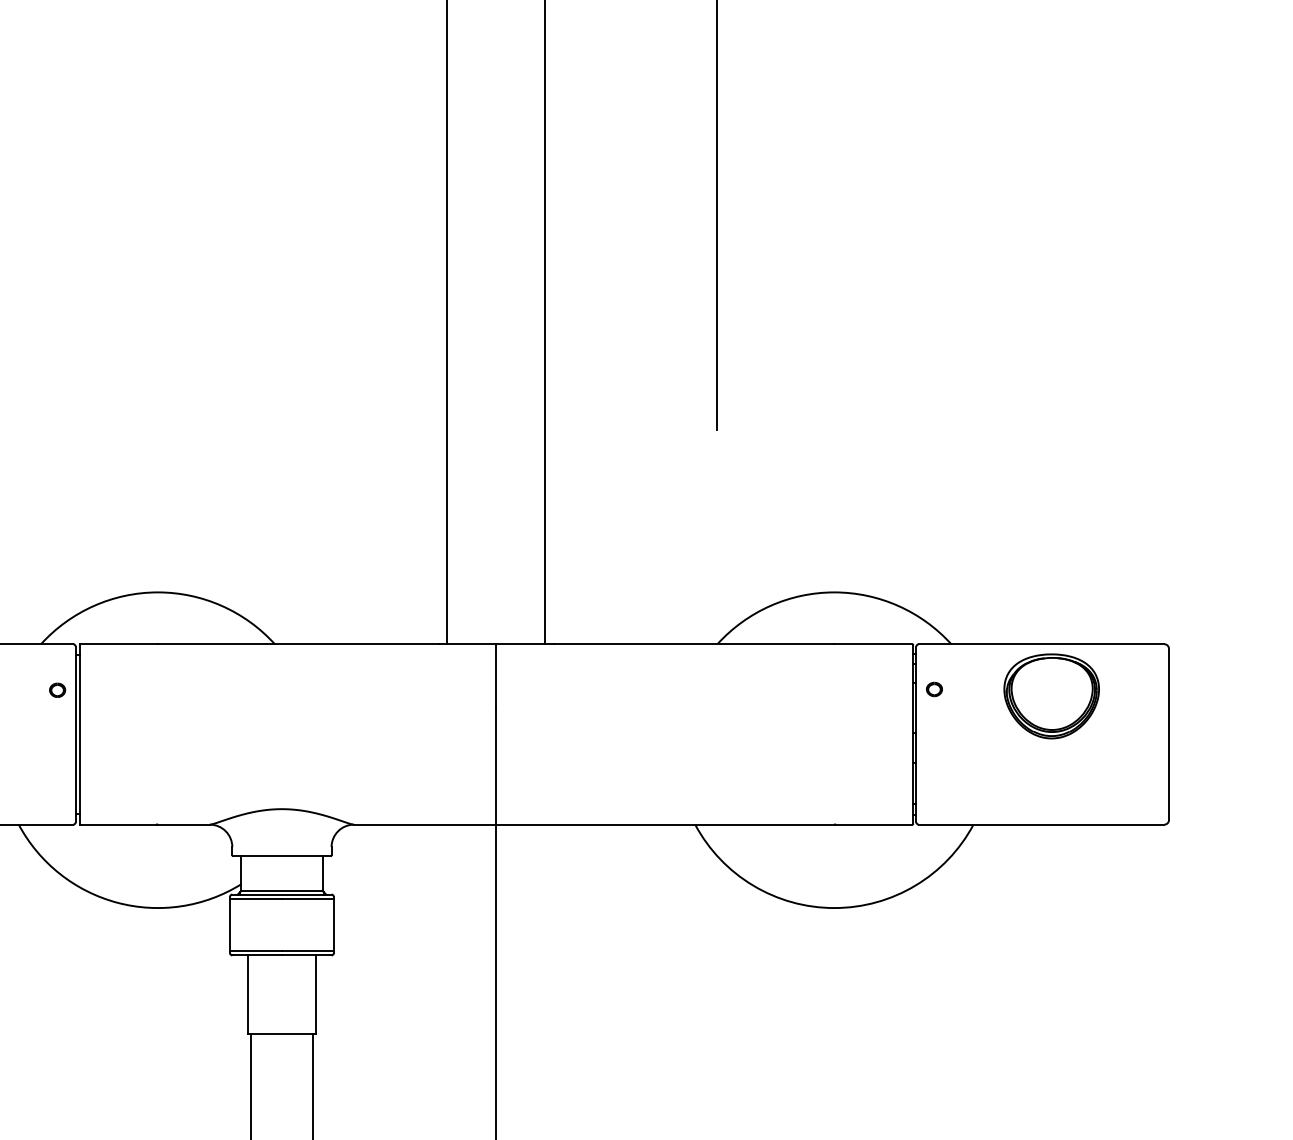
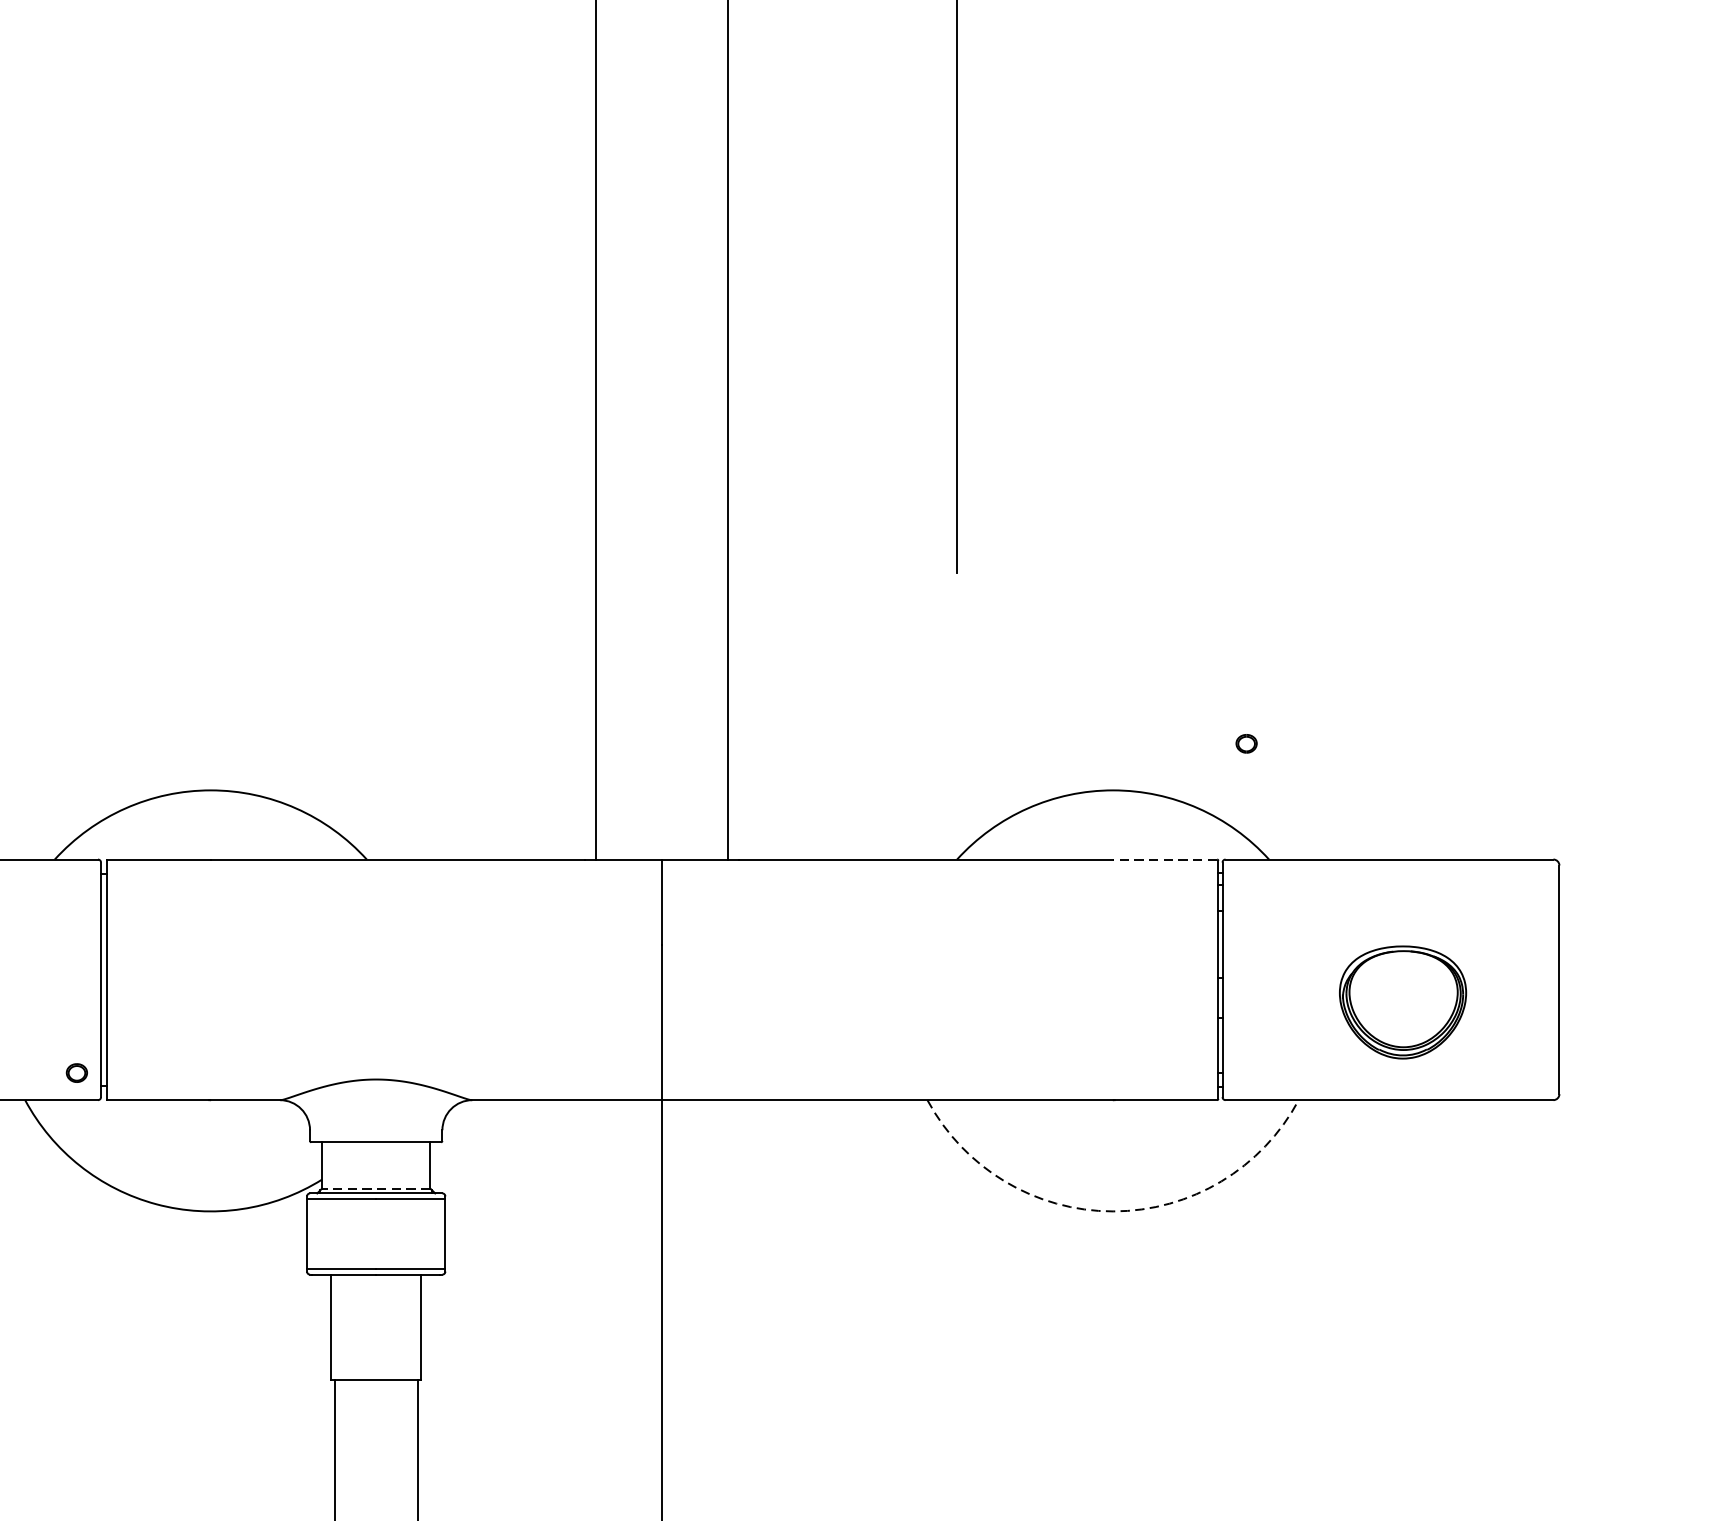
line: (872, 644) -> (1163, 859), solid -> dashed
part: (57, 689) -> (76, 1071), moved
part: (934, 689) -> (1246, 743), moved
part: (1051, 696) -> (1402, 1002), moved
line: (281, 890) -> (375, 1188), solid -> dashed
arc: (834, 908) -> (1113, 1212), solid -> dashed

